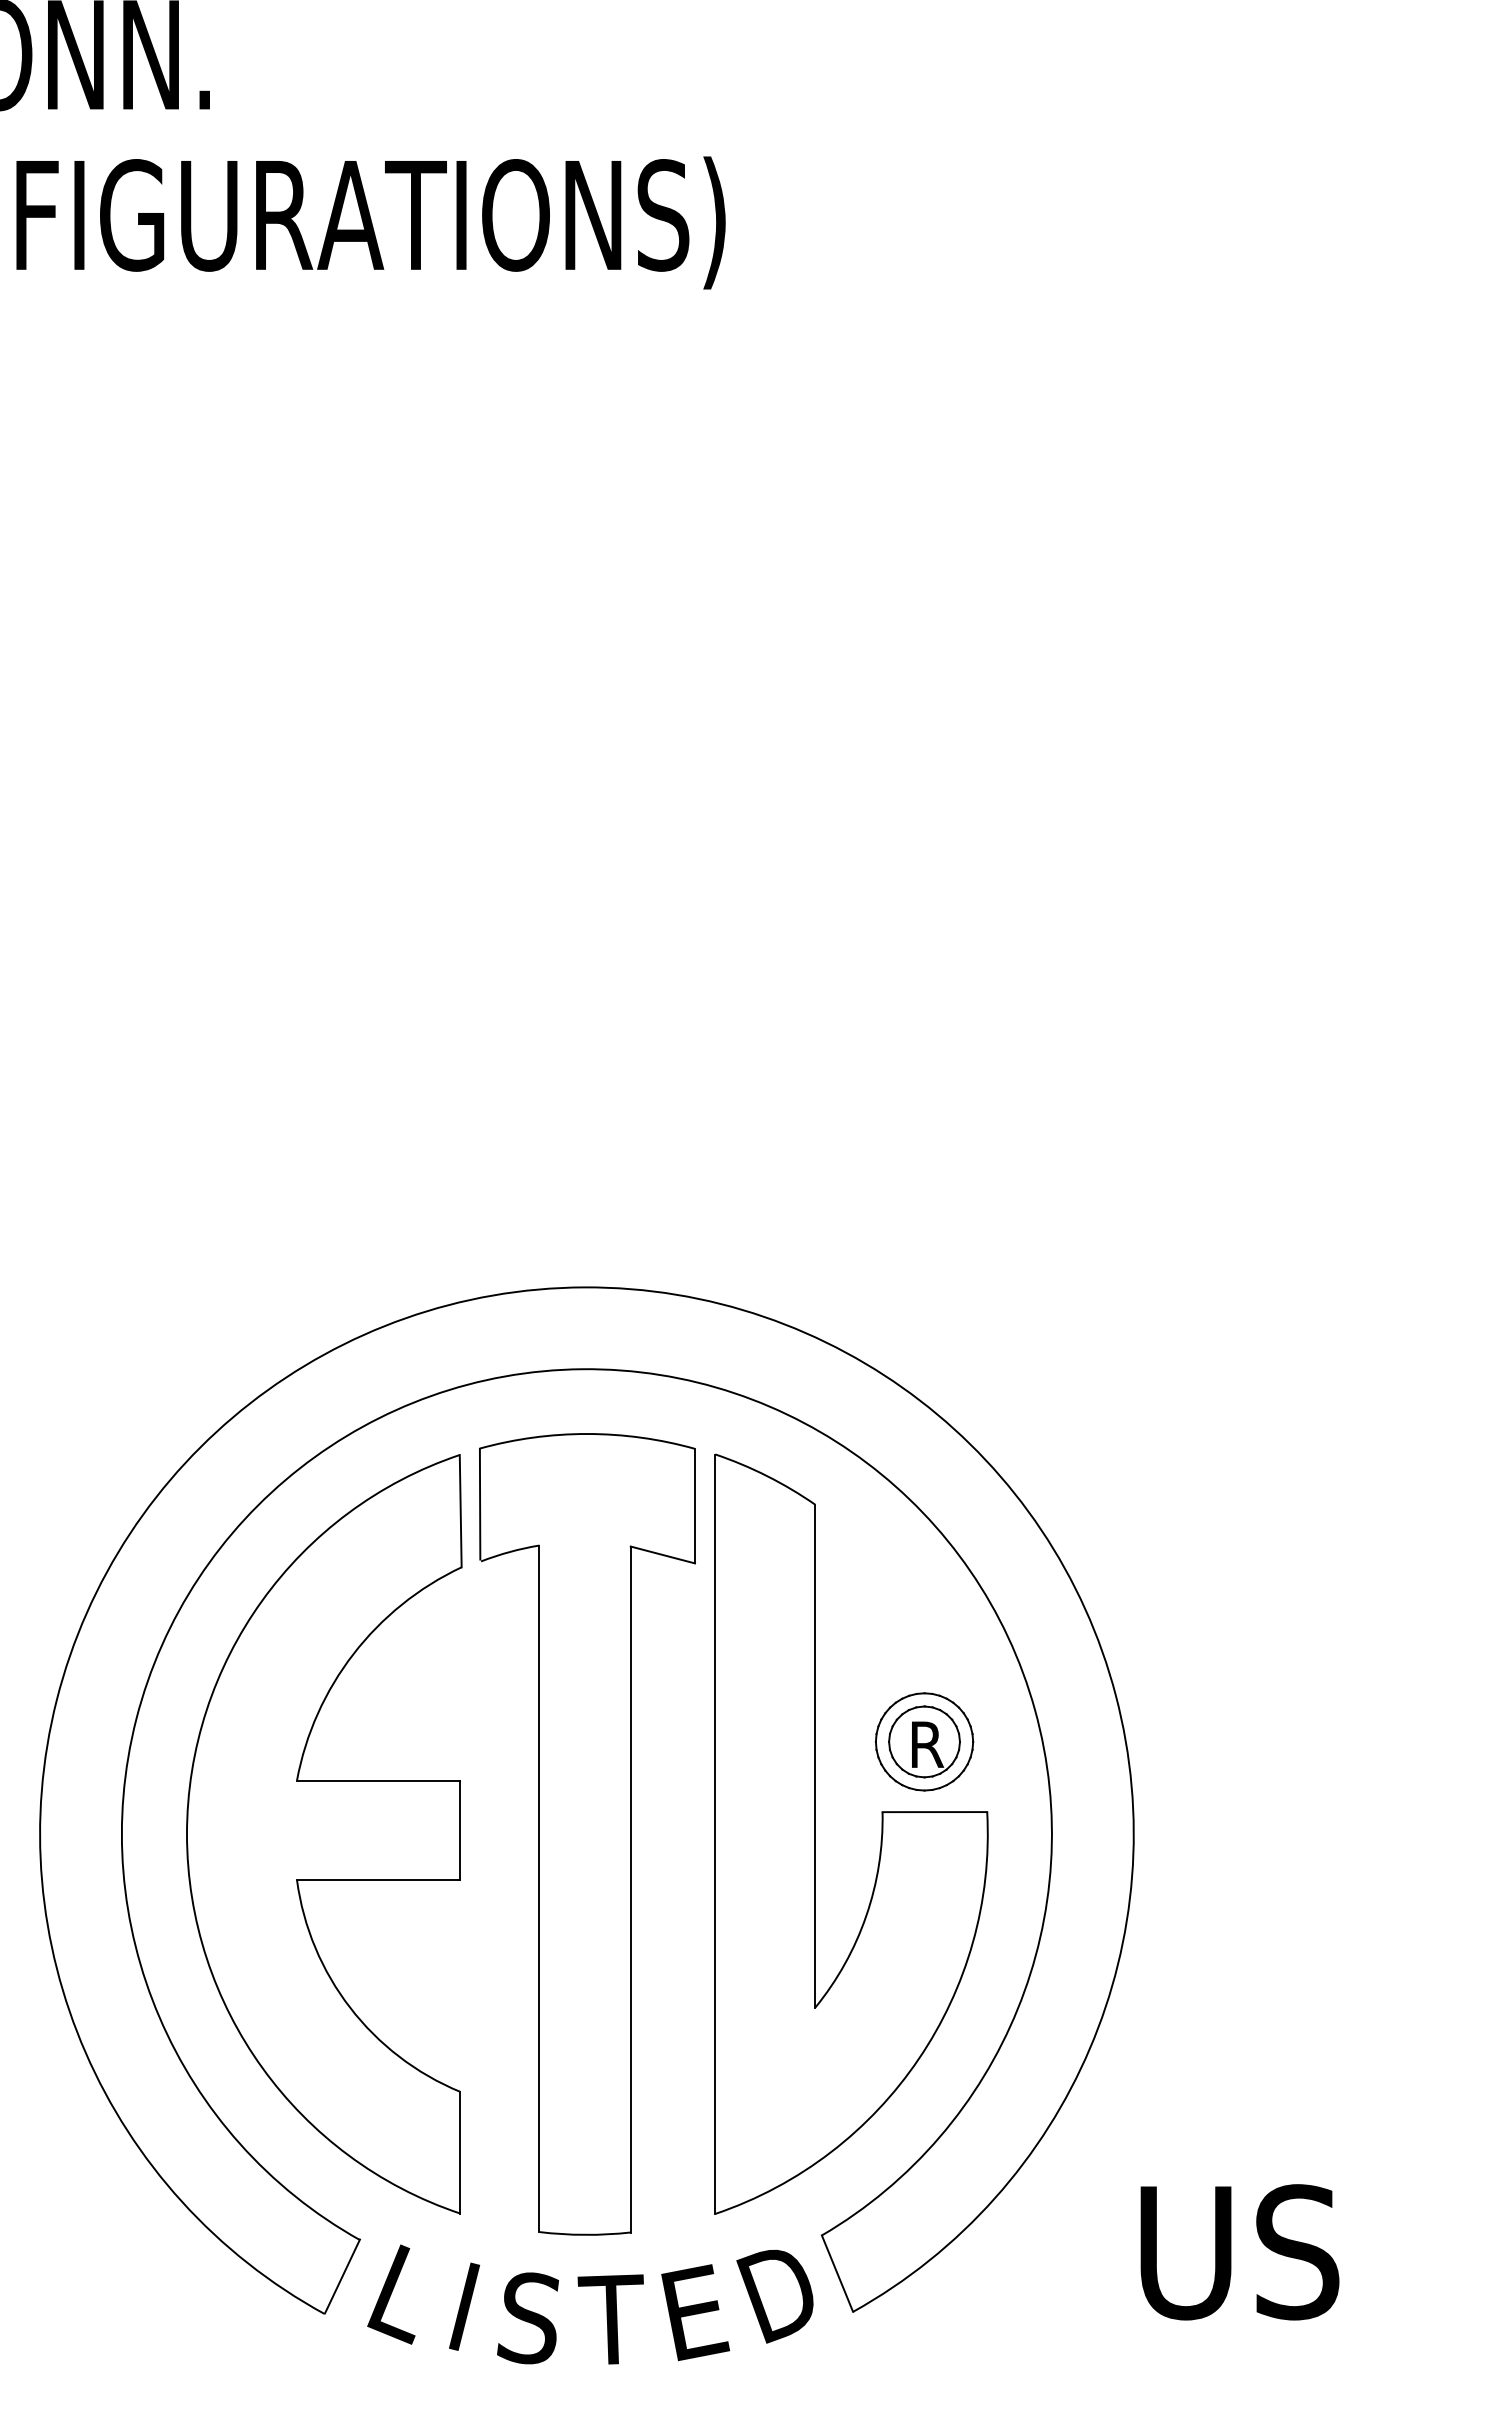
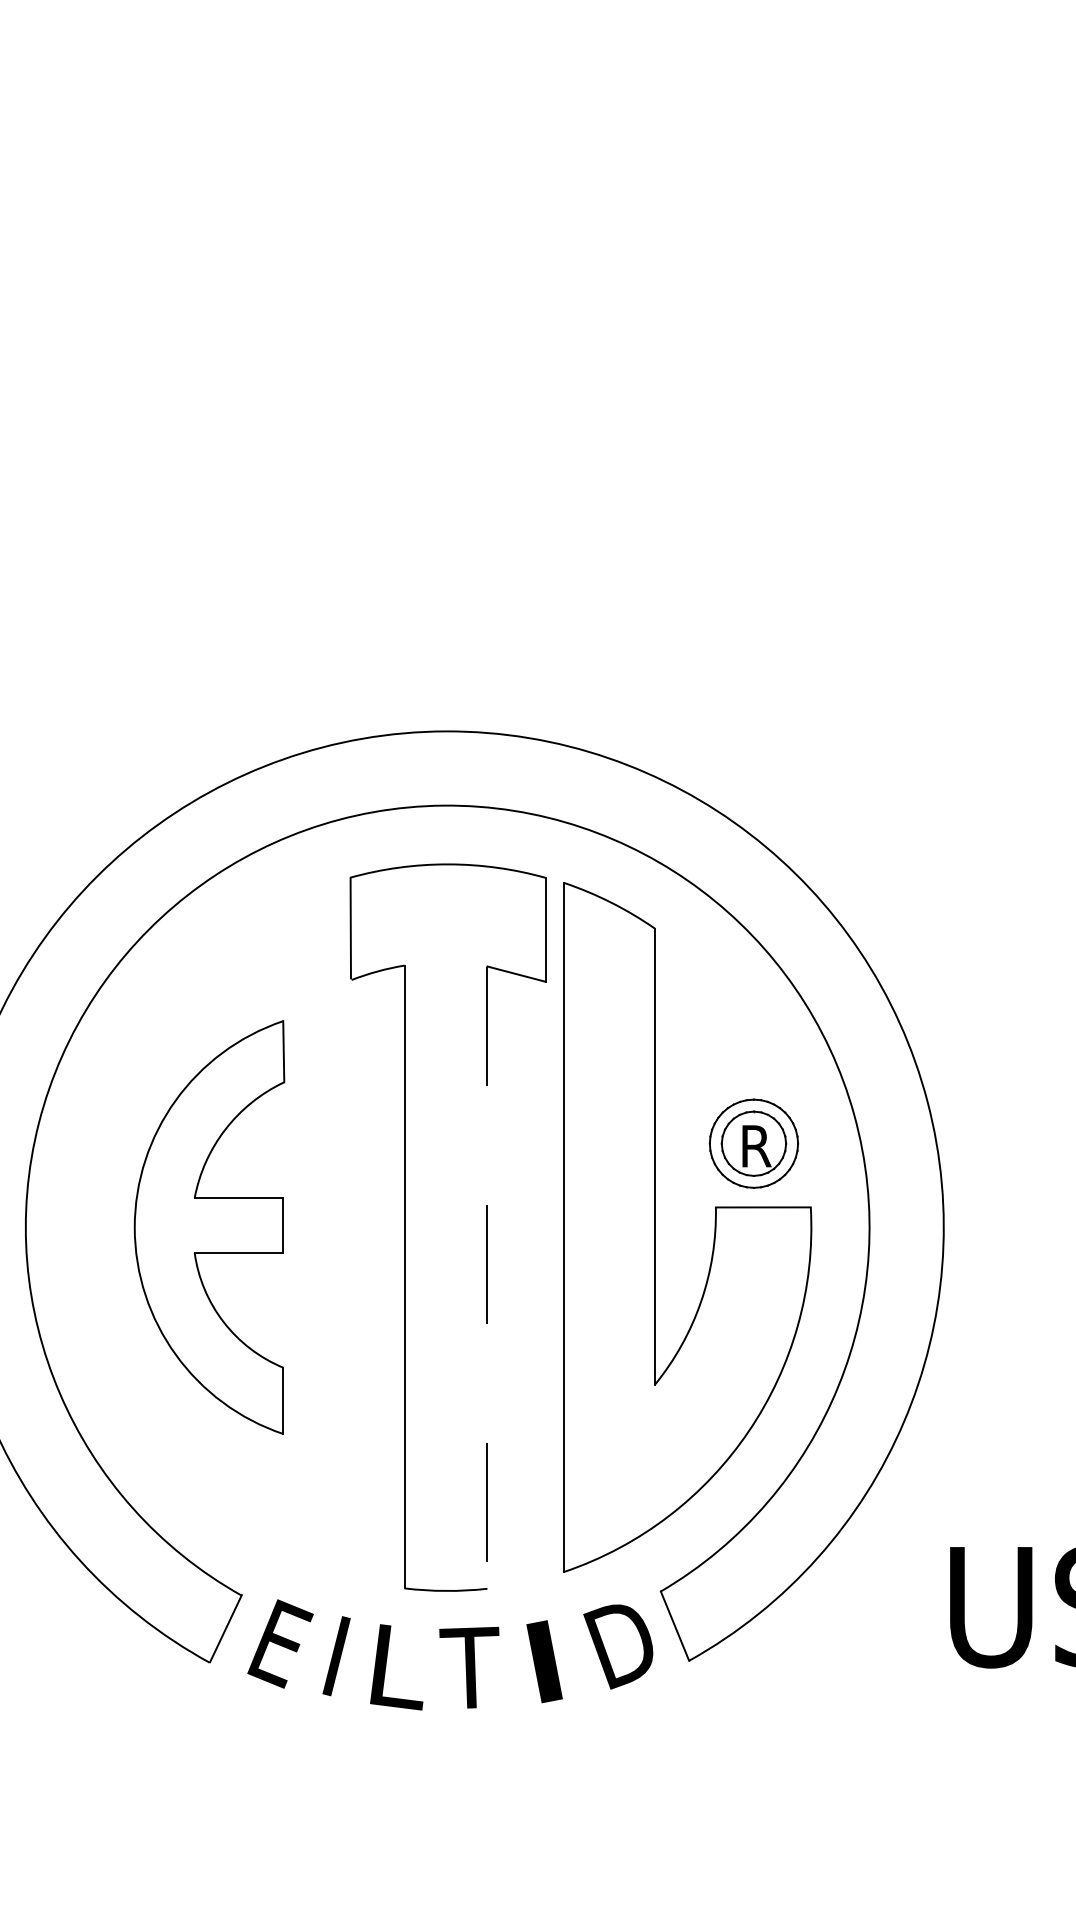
part: (324, 1834) -> (209, 1227), size x0.6
line: (630, 1890) -> (487, 1278), solid -> dashed
text: (402, 2294) -> (280, 1645), L -> E
text: (695, 2312) -> (546, 1661), E -> I
text: (528, 2318) -> (394, 1666), S -> L

